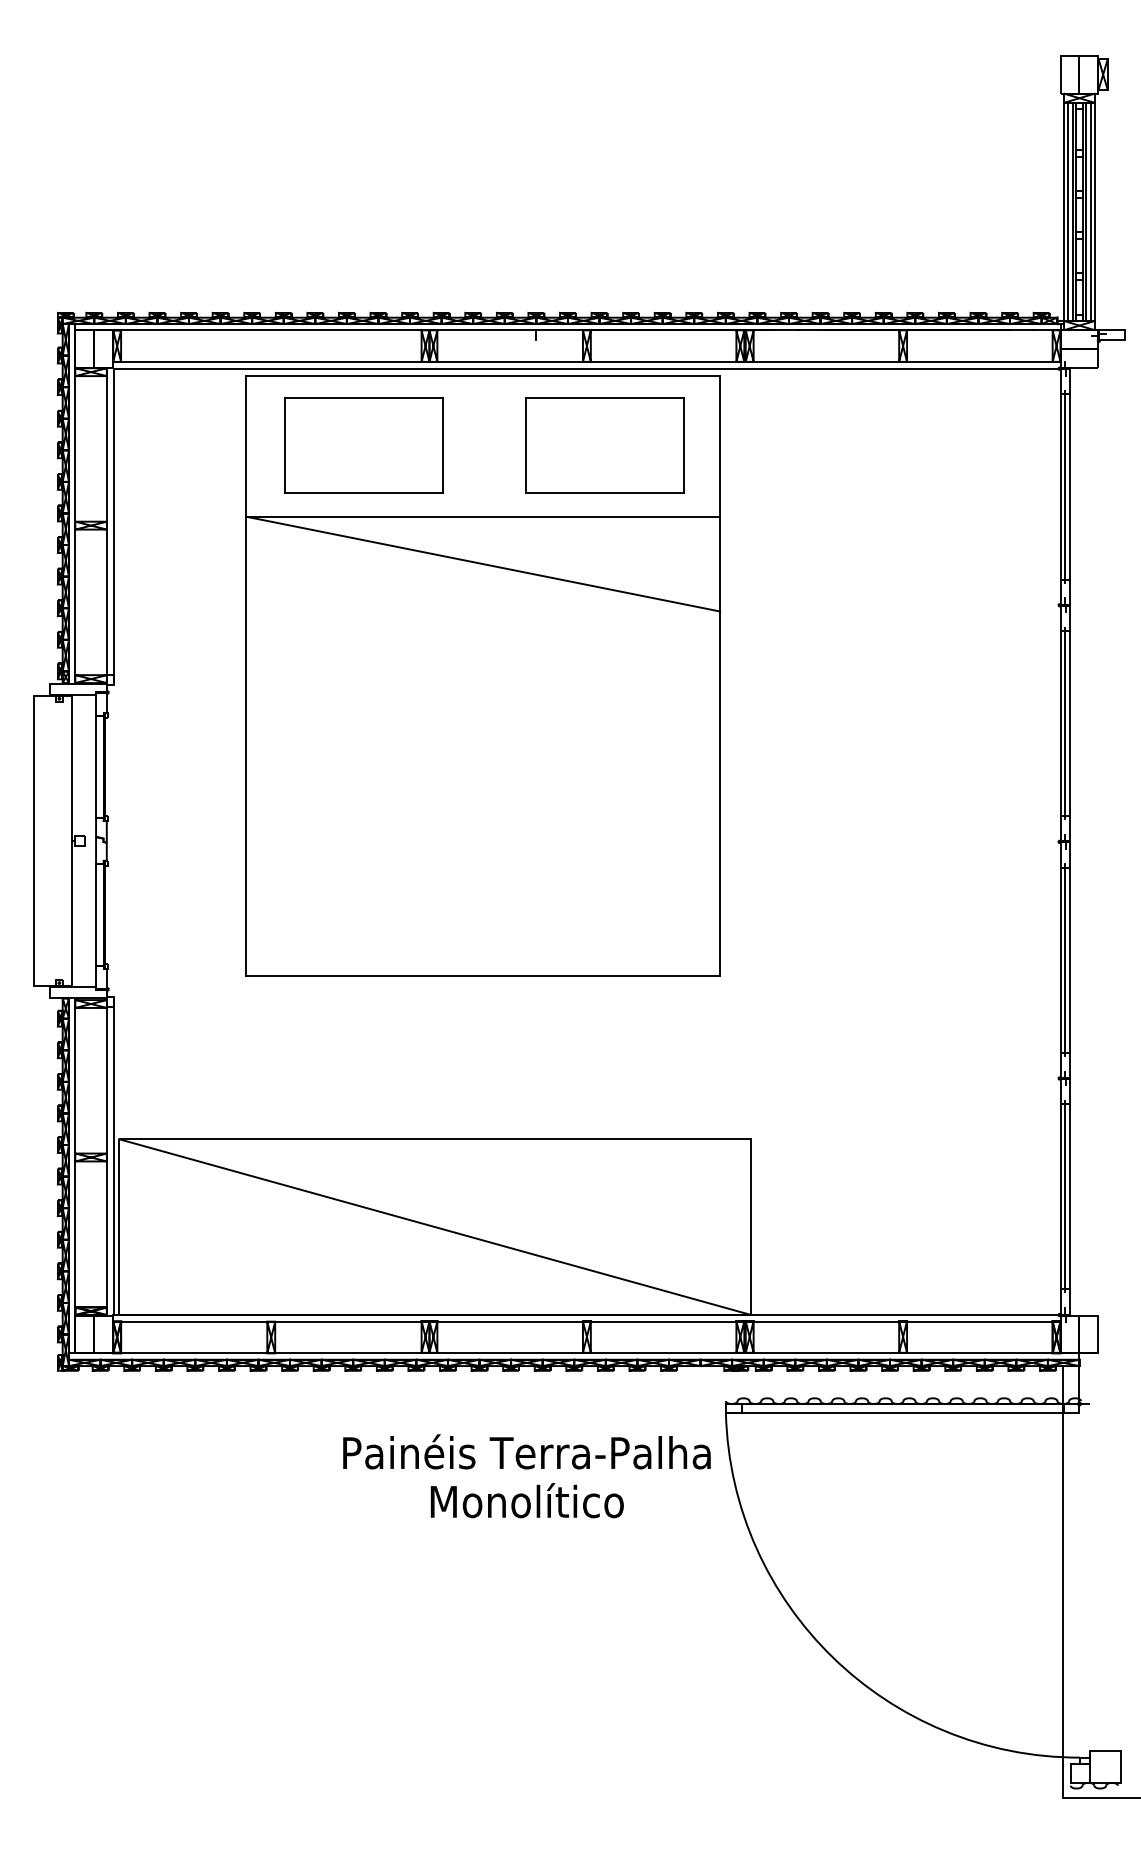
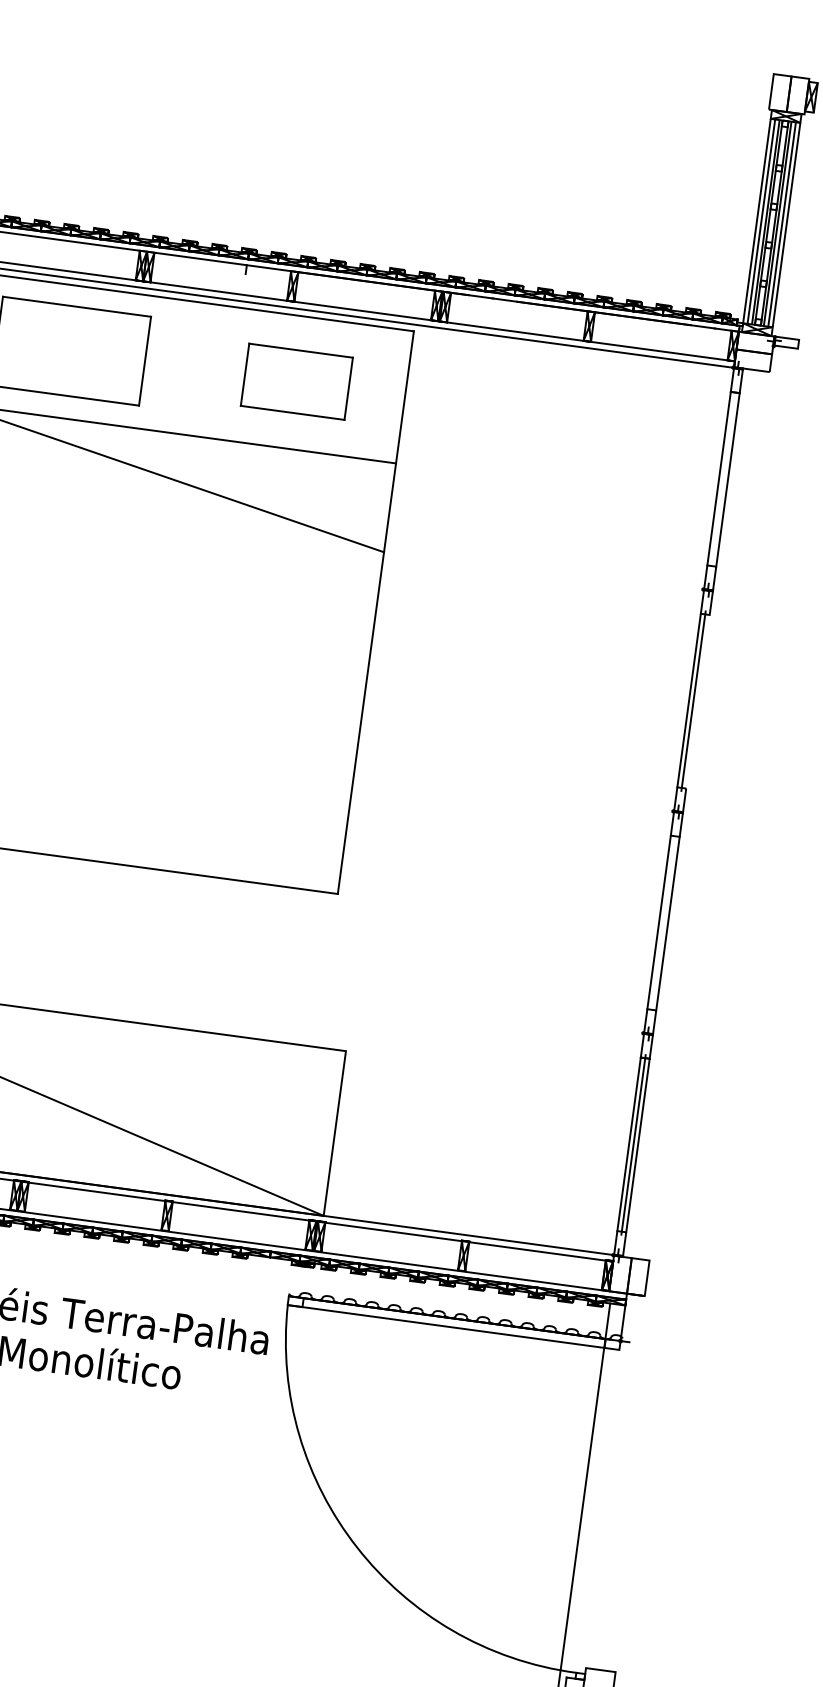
part: (604, 445) -> (296, 381), size x0.7
line: (1065, 486) -> (723, 478), removed
line: (1070, 723) -> (698, 701), removed
line: (1065, 959) -> (663, 922), removed

